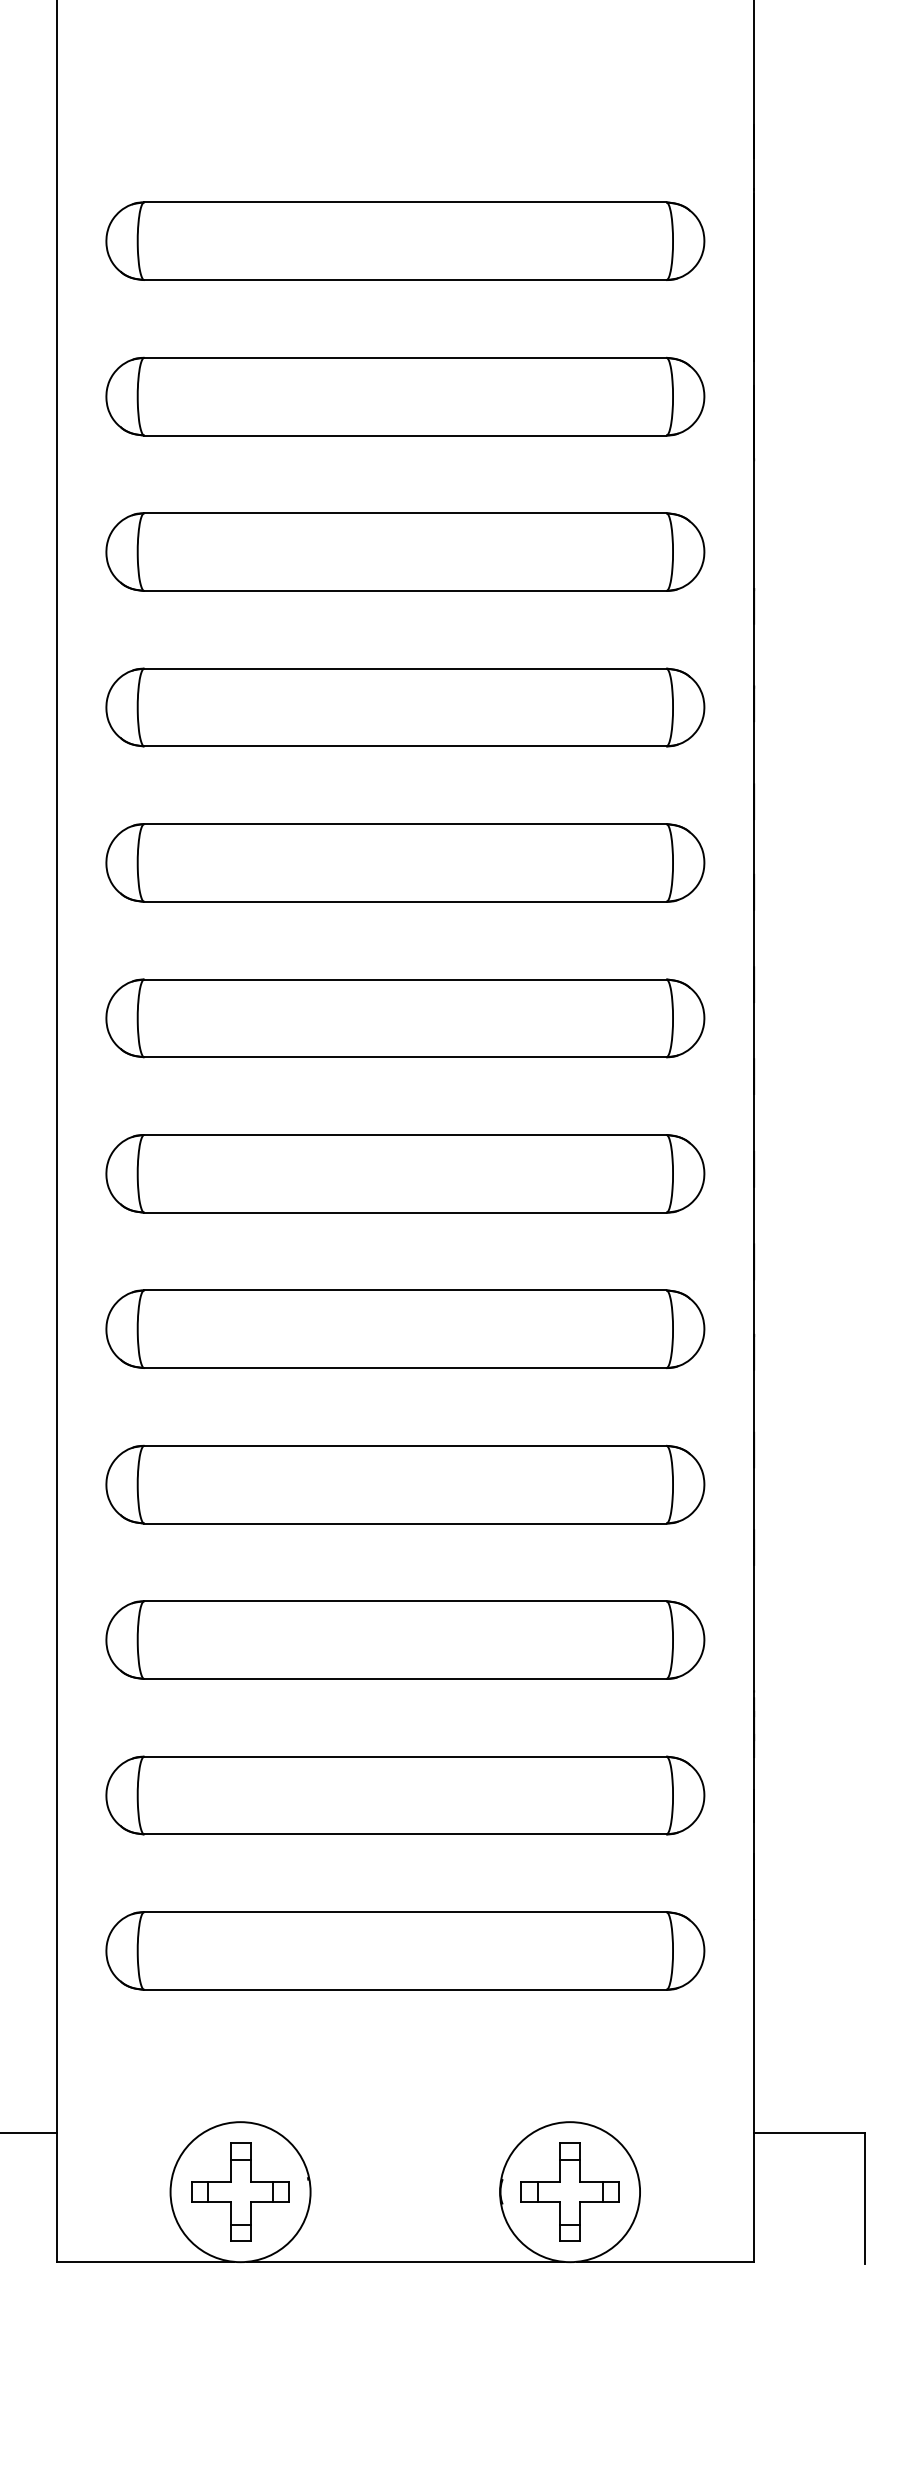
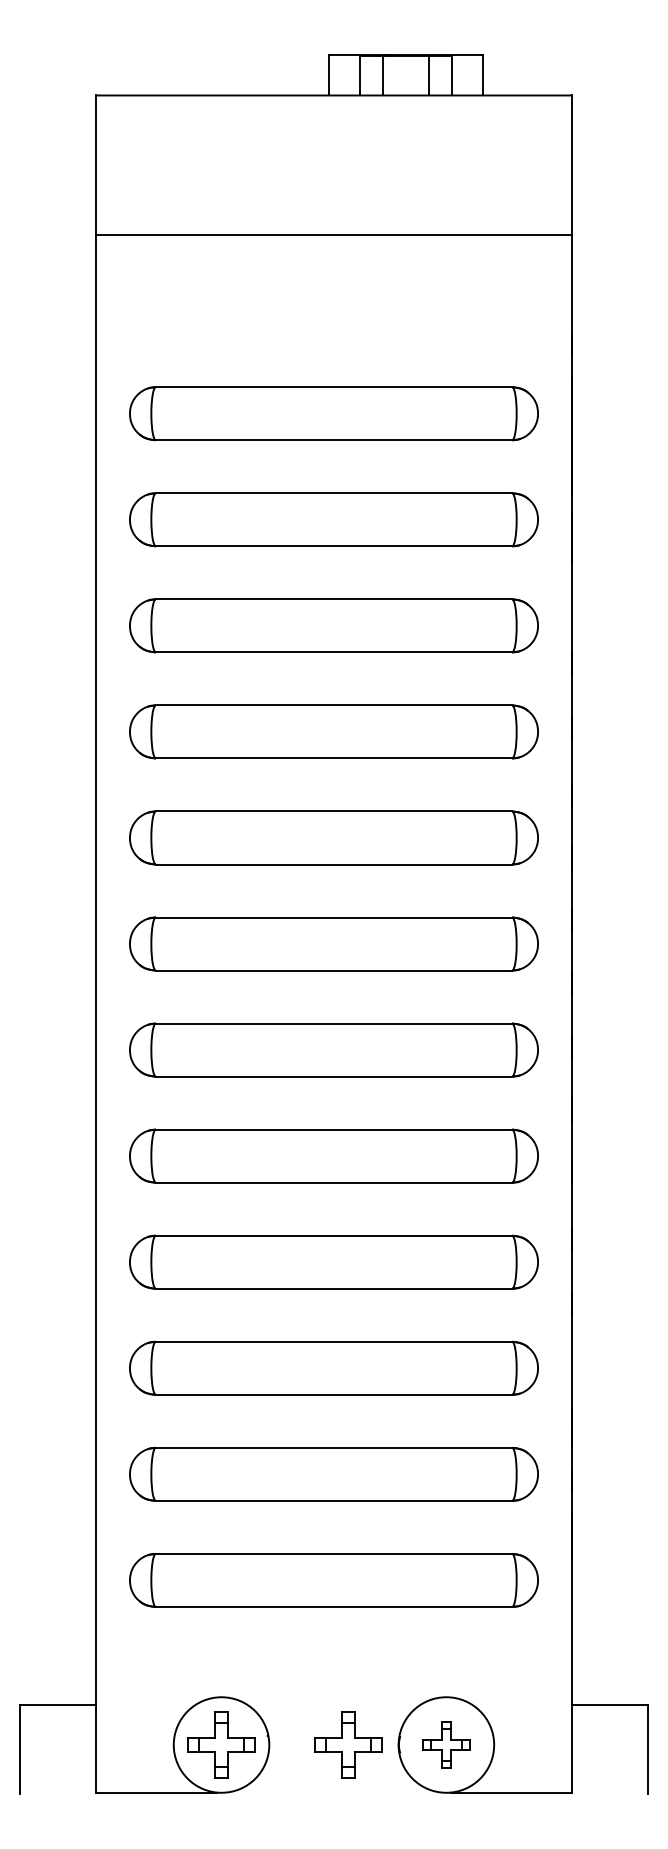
part: (426, 2191) -> (348, 1744), added
part: (570, 2191) -> (446, 1744), size x0.7
line: (404, 2261) -> (333, 1792), removed

